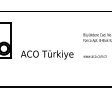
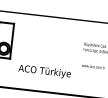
text: (47, 54) -> (45, 71), moved

